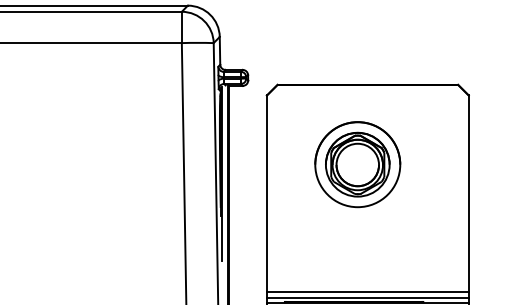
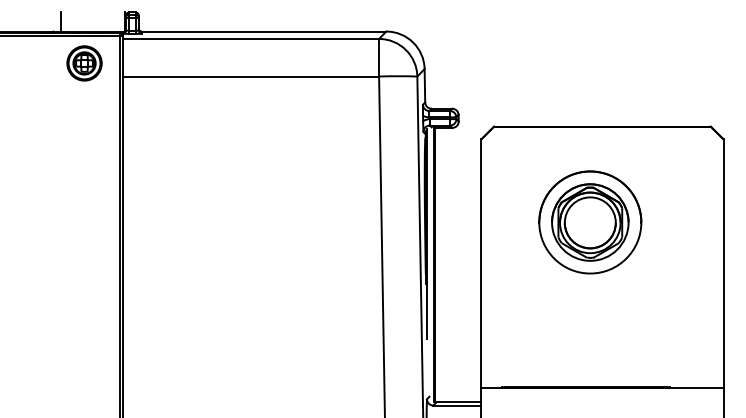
line: (367, 292) -> (602, 375), removed
line: (367, 297) -> (602, 381), removed

